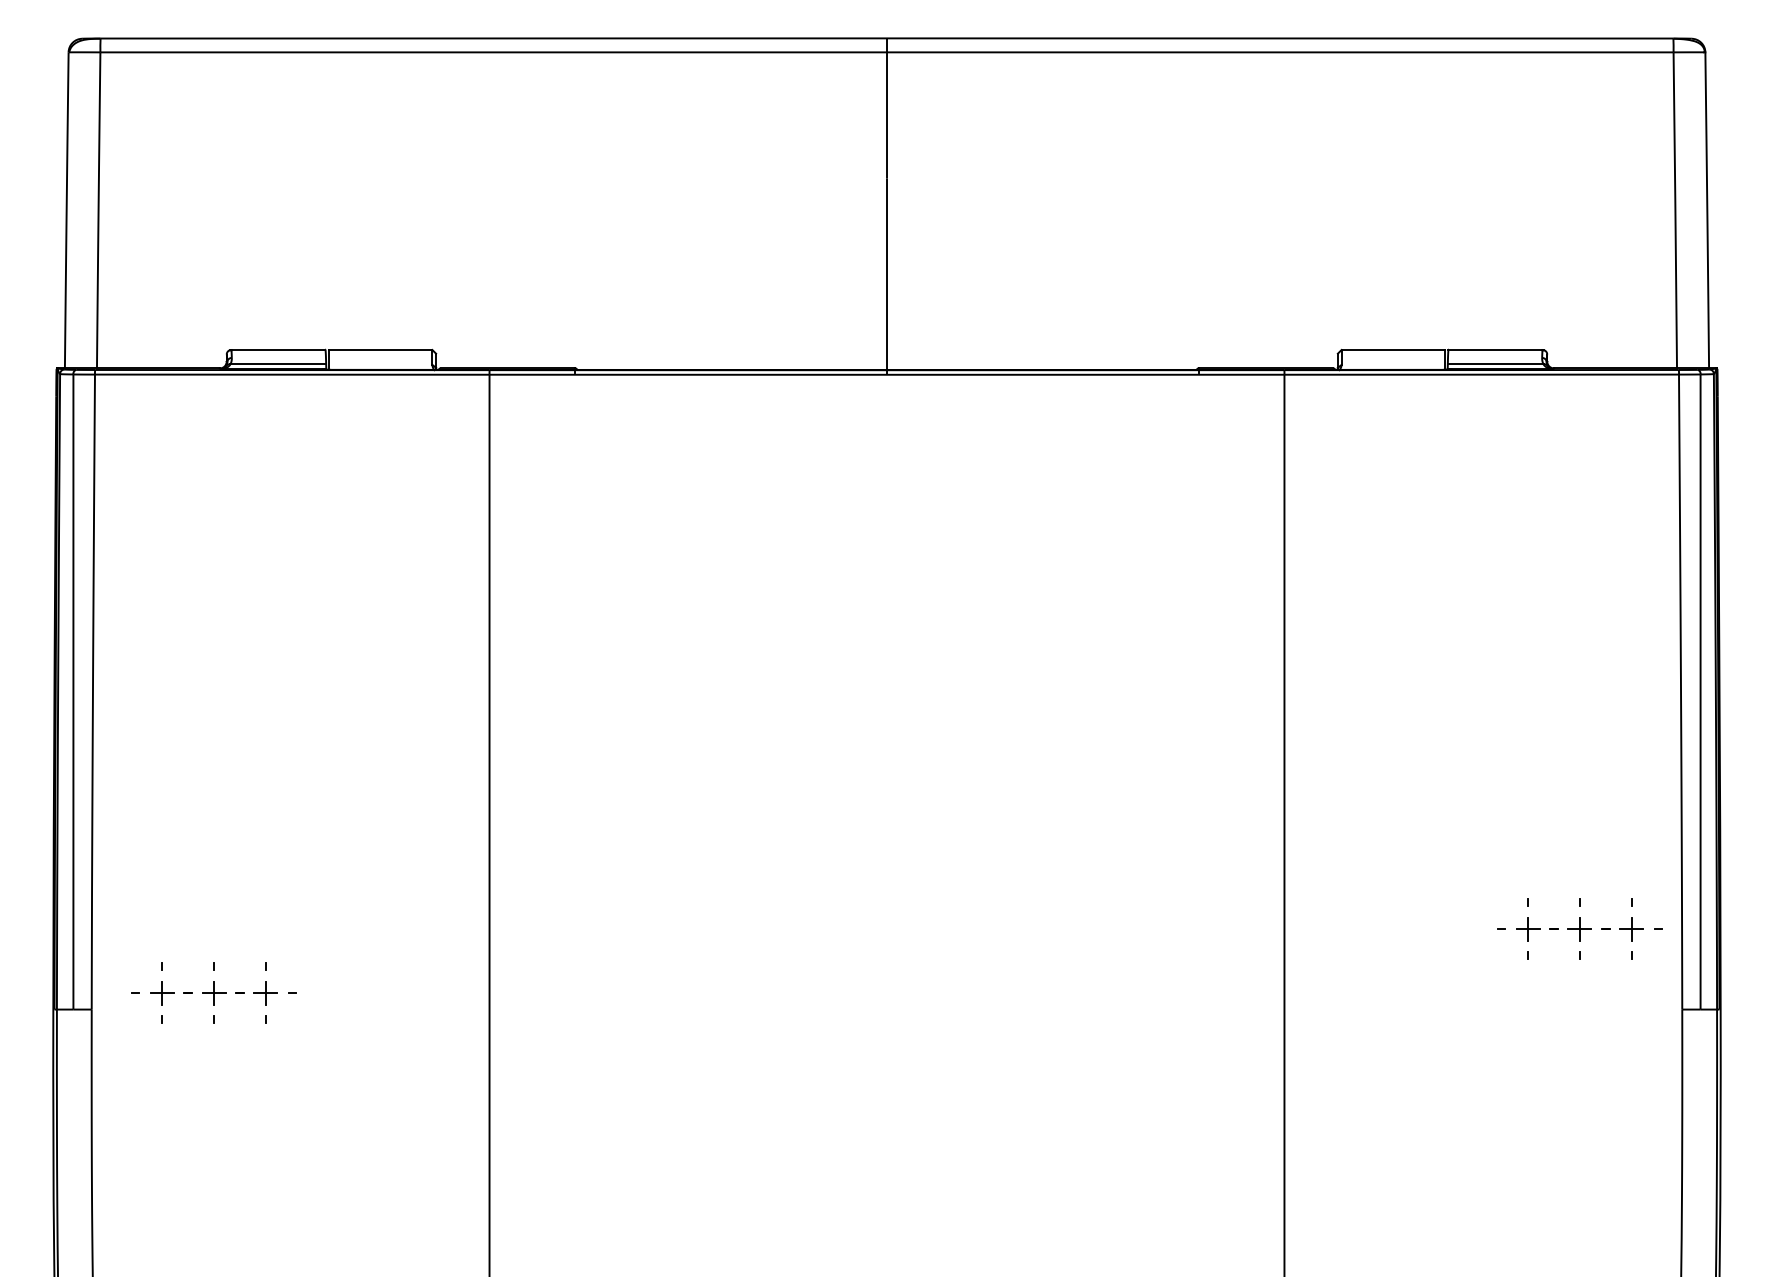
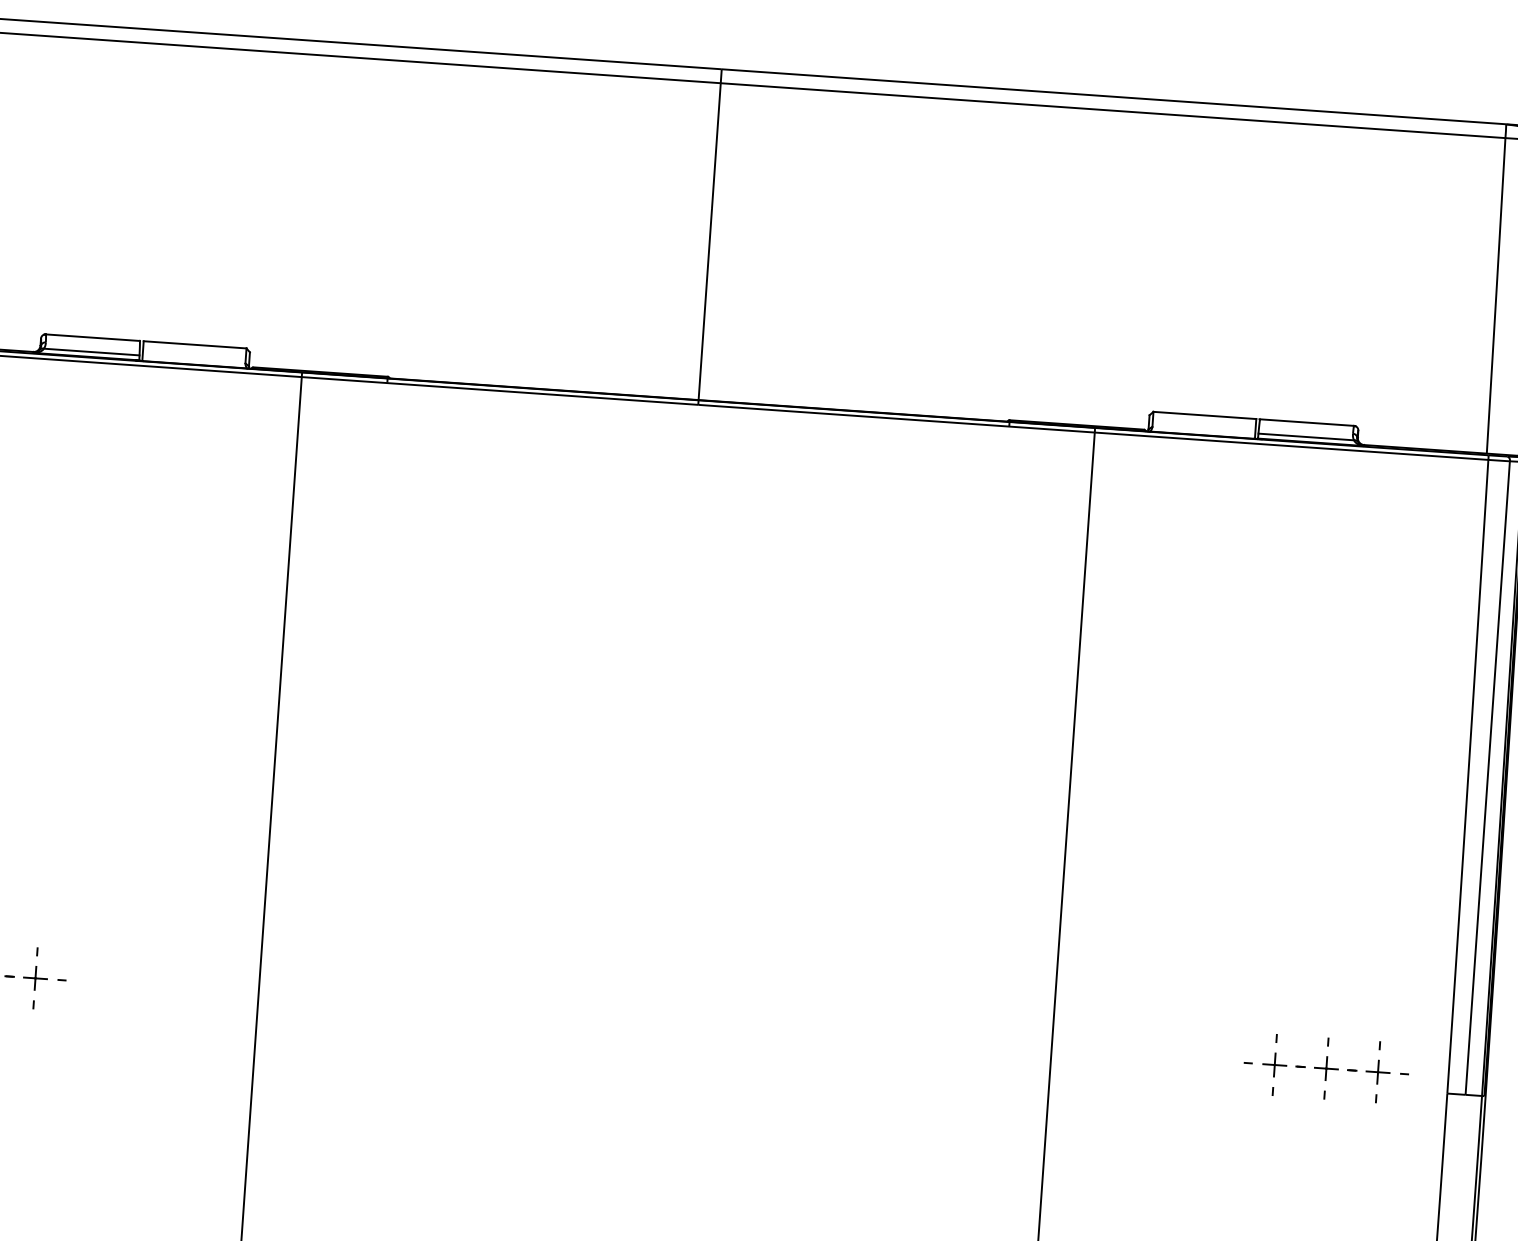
part: (1579, 928) -> (1326, 1067), moved

